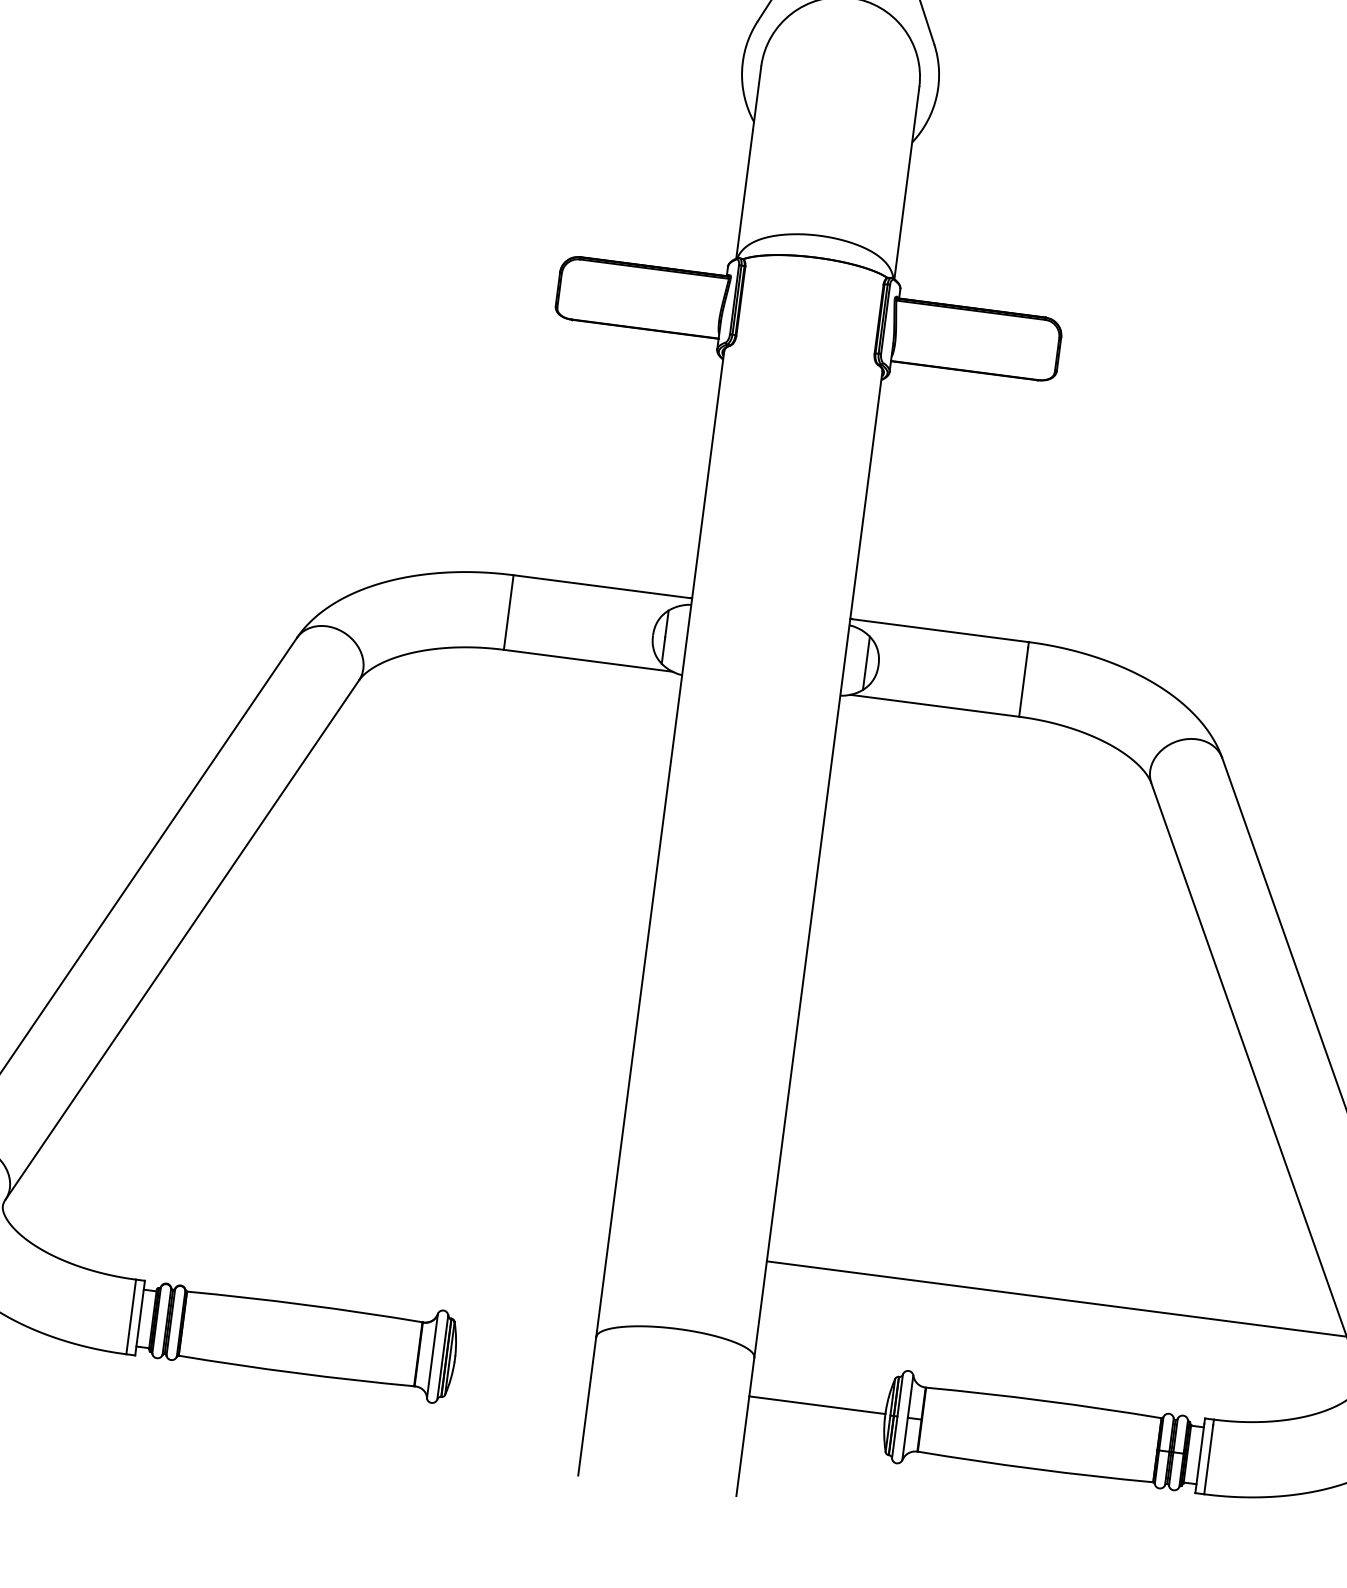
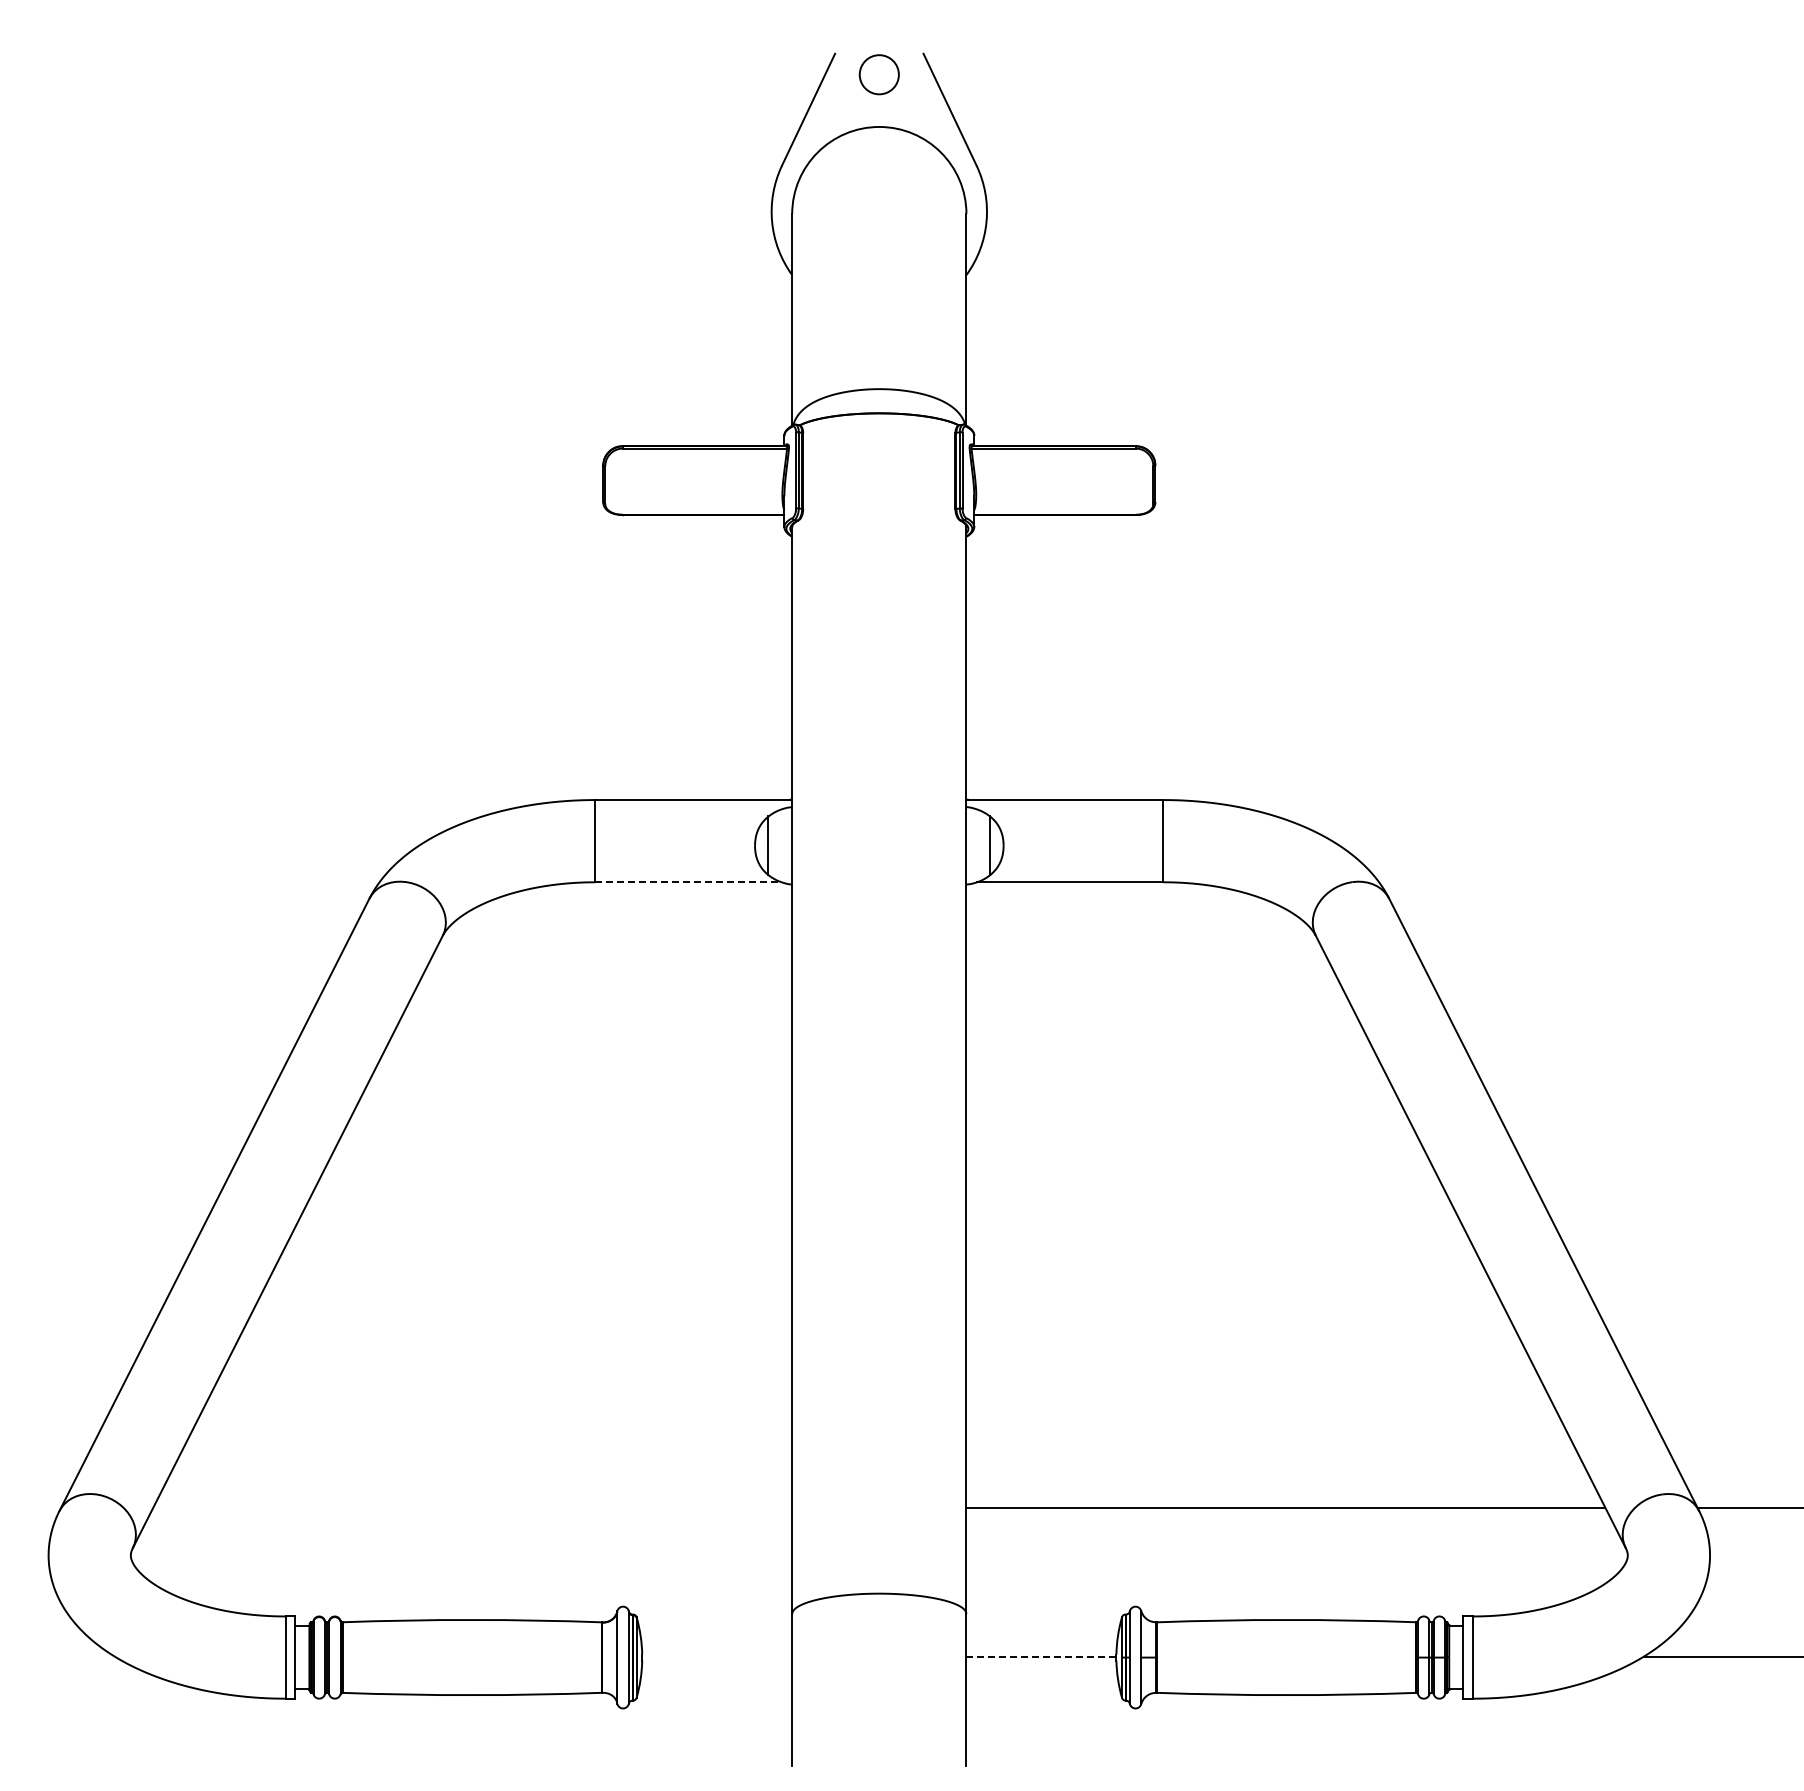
line: (589, 661) -> (689, 882), solid -> dashed
line: (817, 1405) -> (1041, 1656), solid -> dashed

